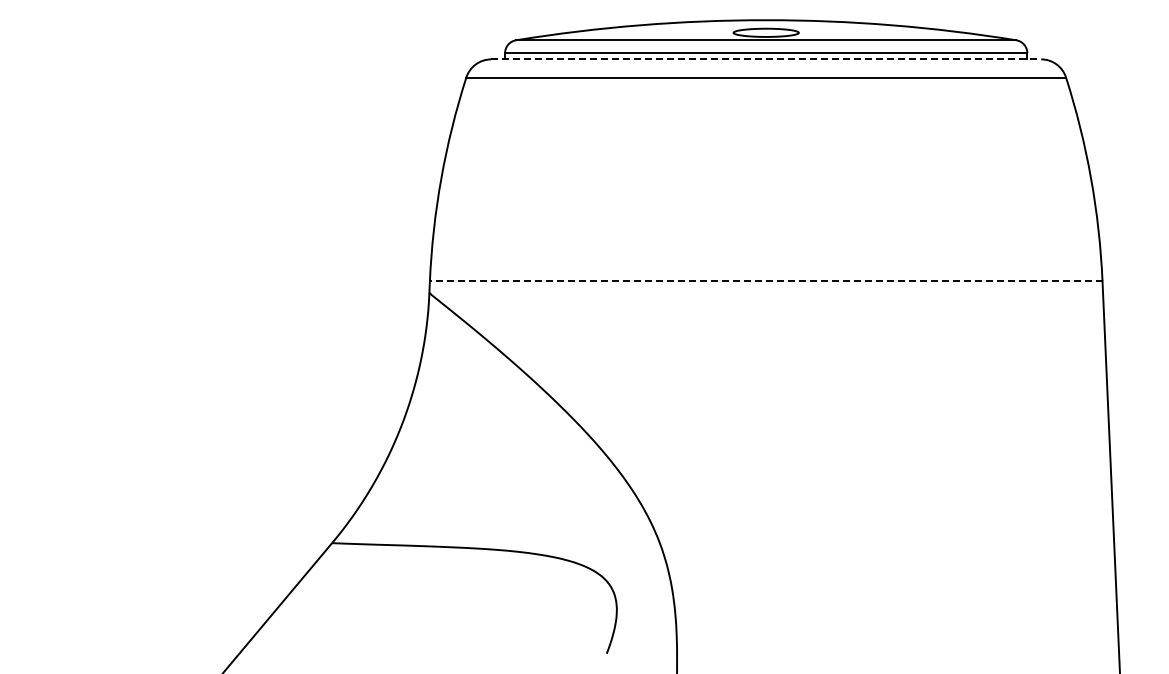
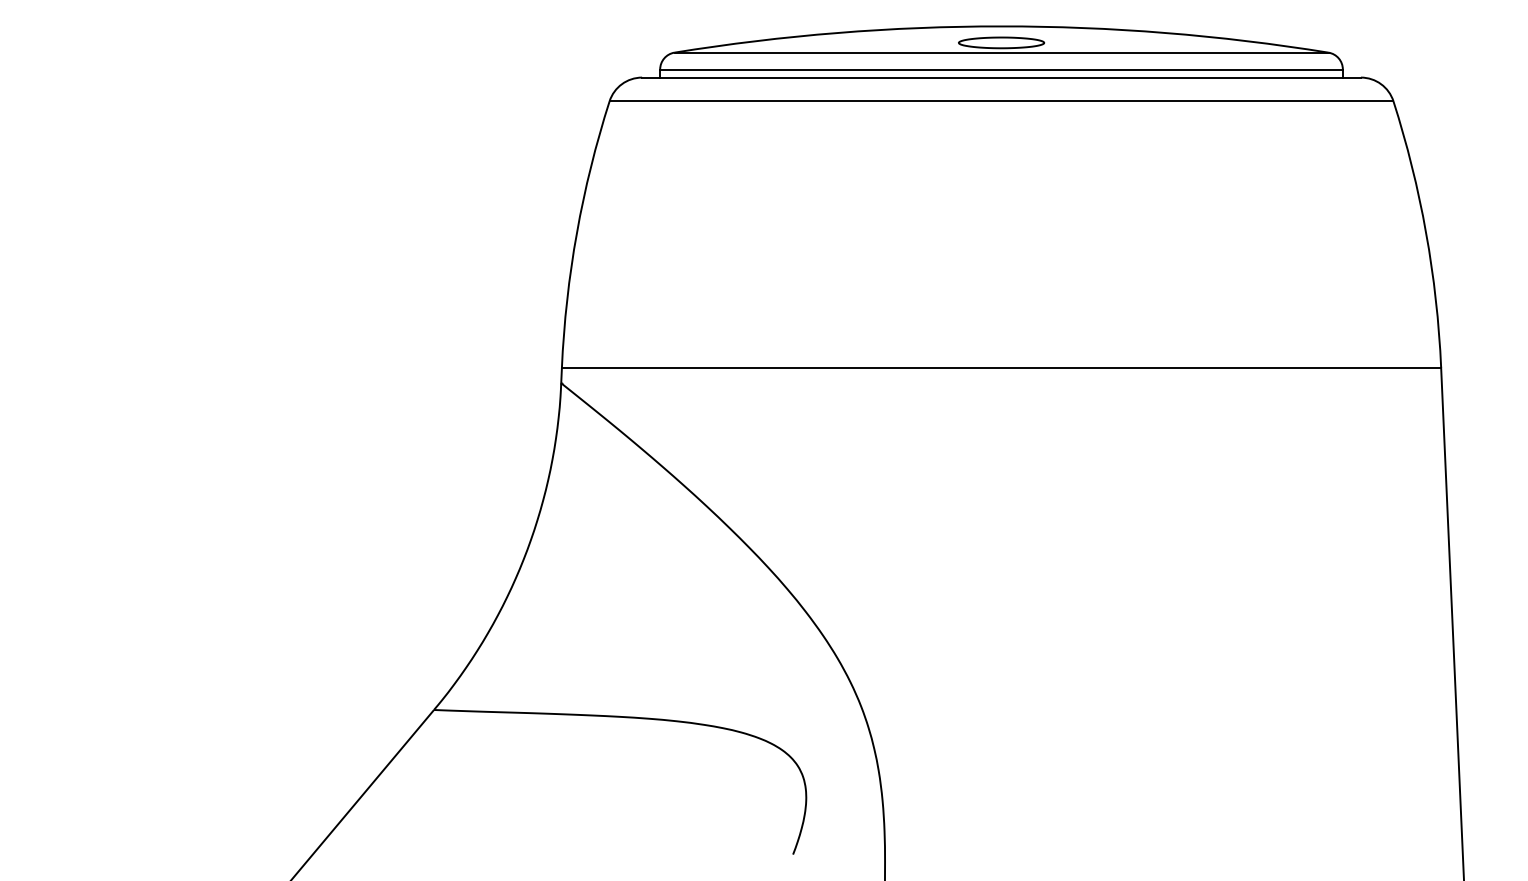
line: (766, 59) -> (1001, 77), dashed -> solid
line: (765, 281) -> (1000, 367), dashed -> solid

